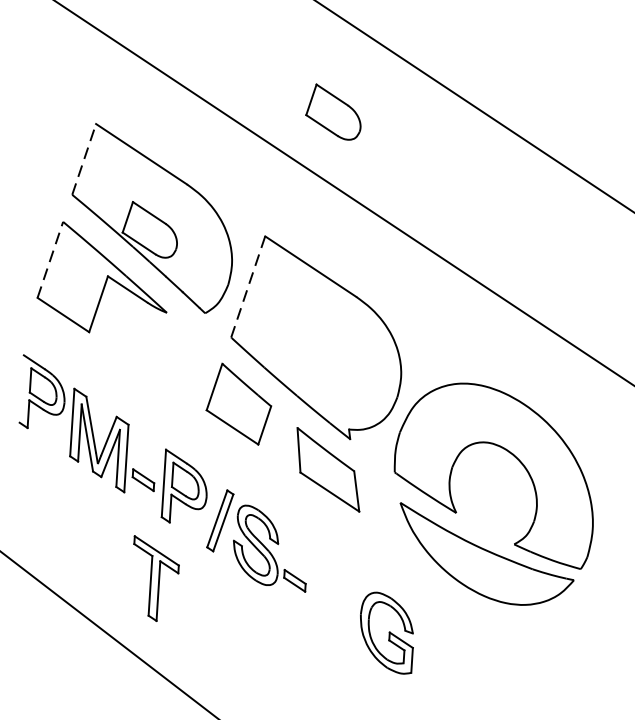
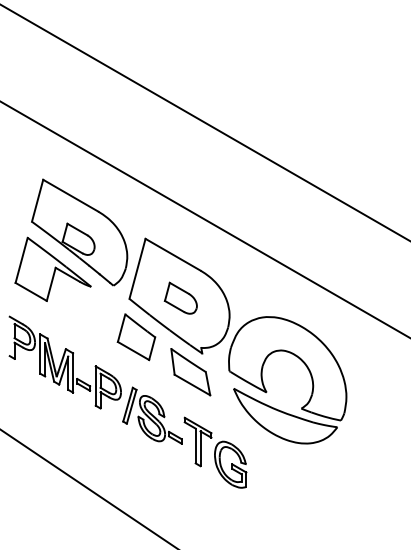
part: (333, 110) -> (180, 297), moved
line: (84, 158) -> (37, 200), dashed -> solid
line: (50, 258) -> (21, 259), dashed -> solid
line: (248, 286) -> (137, 268), dashed -> solid
part: (154, 578) -> (197, 441), moved

